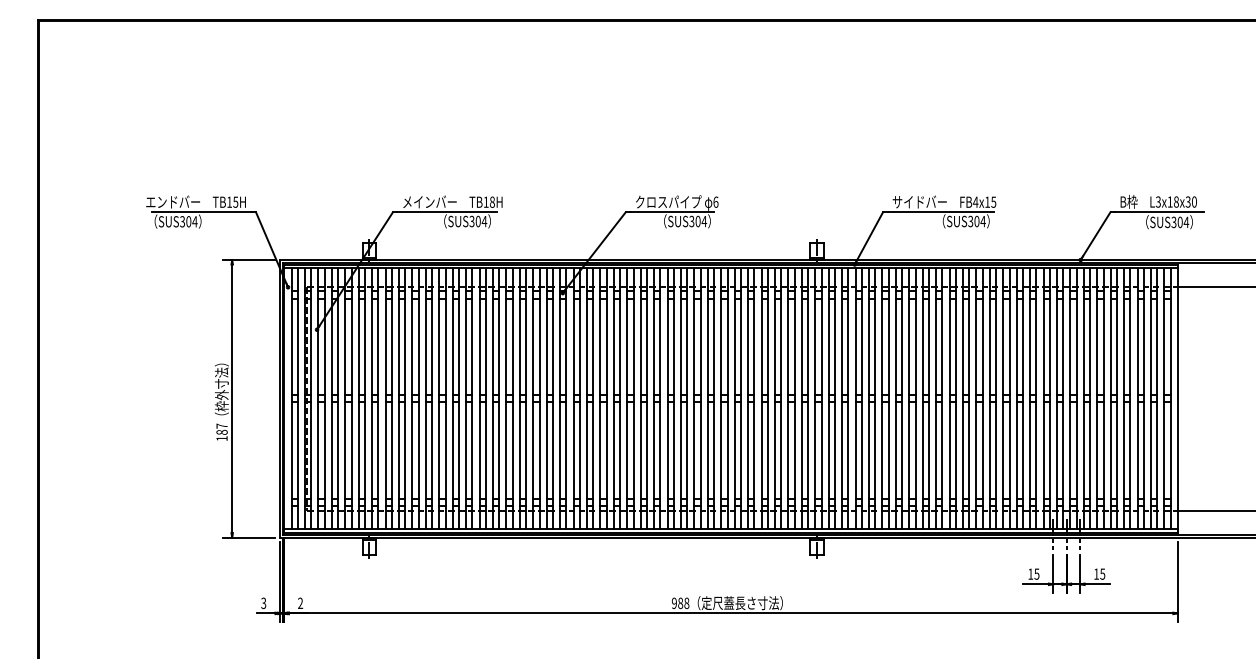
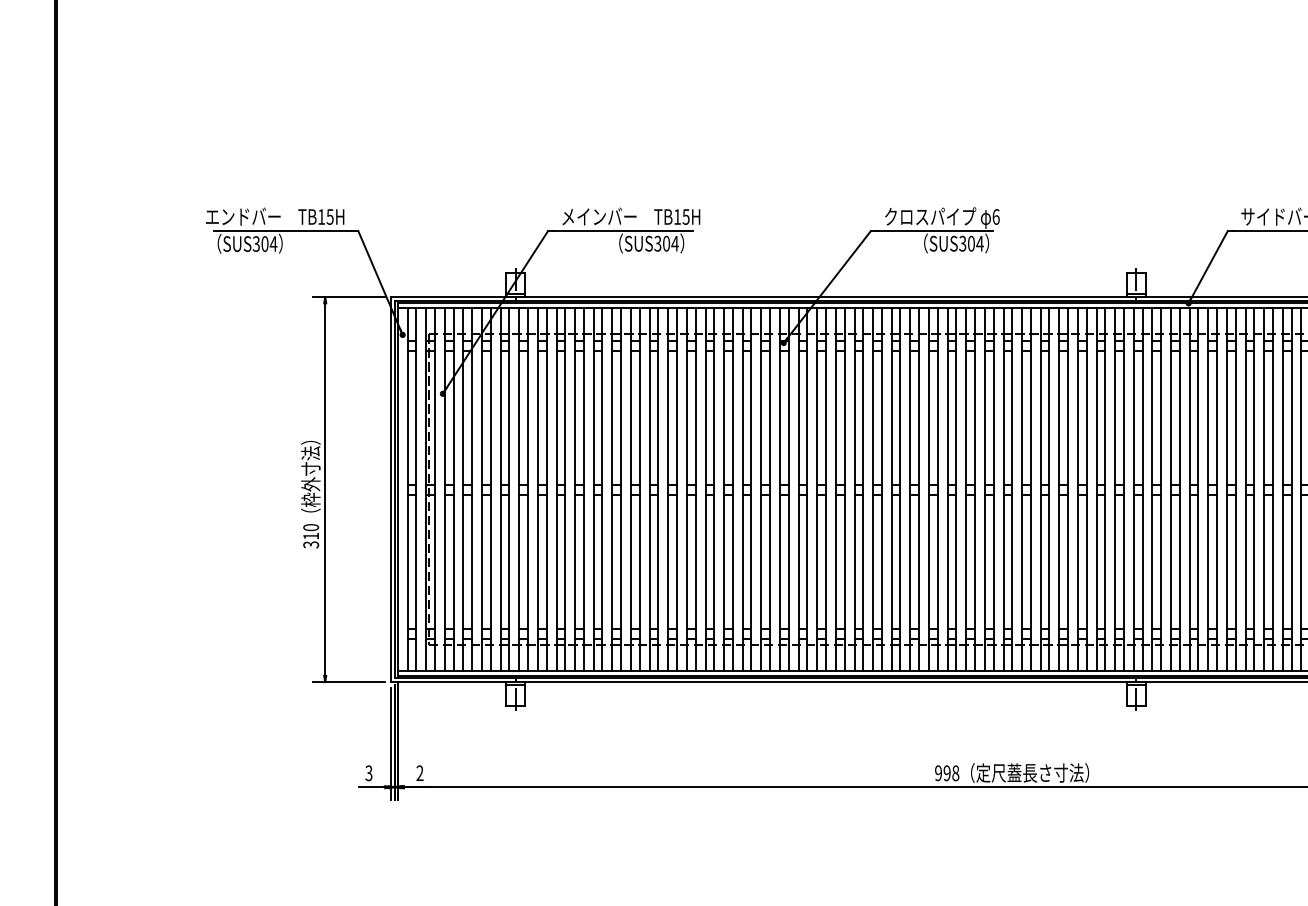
text: (491, 201) -> (684, 215), TB18H -> TB15H
text: (221, 432) -> (310, 536), 187 -> 310
text: (680, 602) -> (946, 772), 988 -> 998

